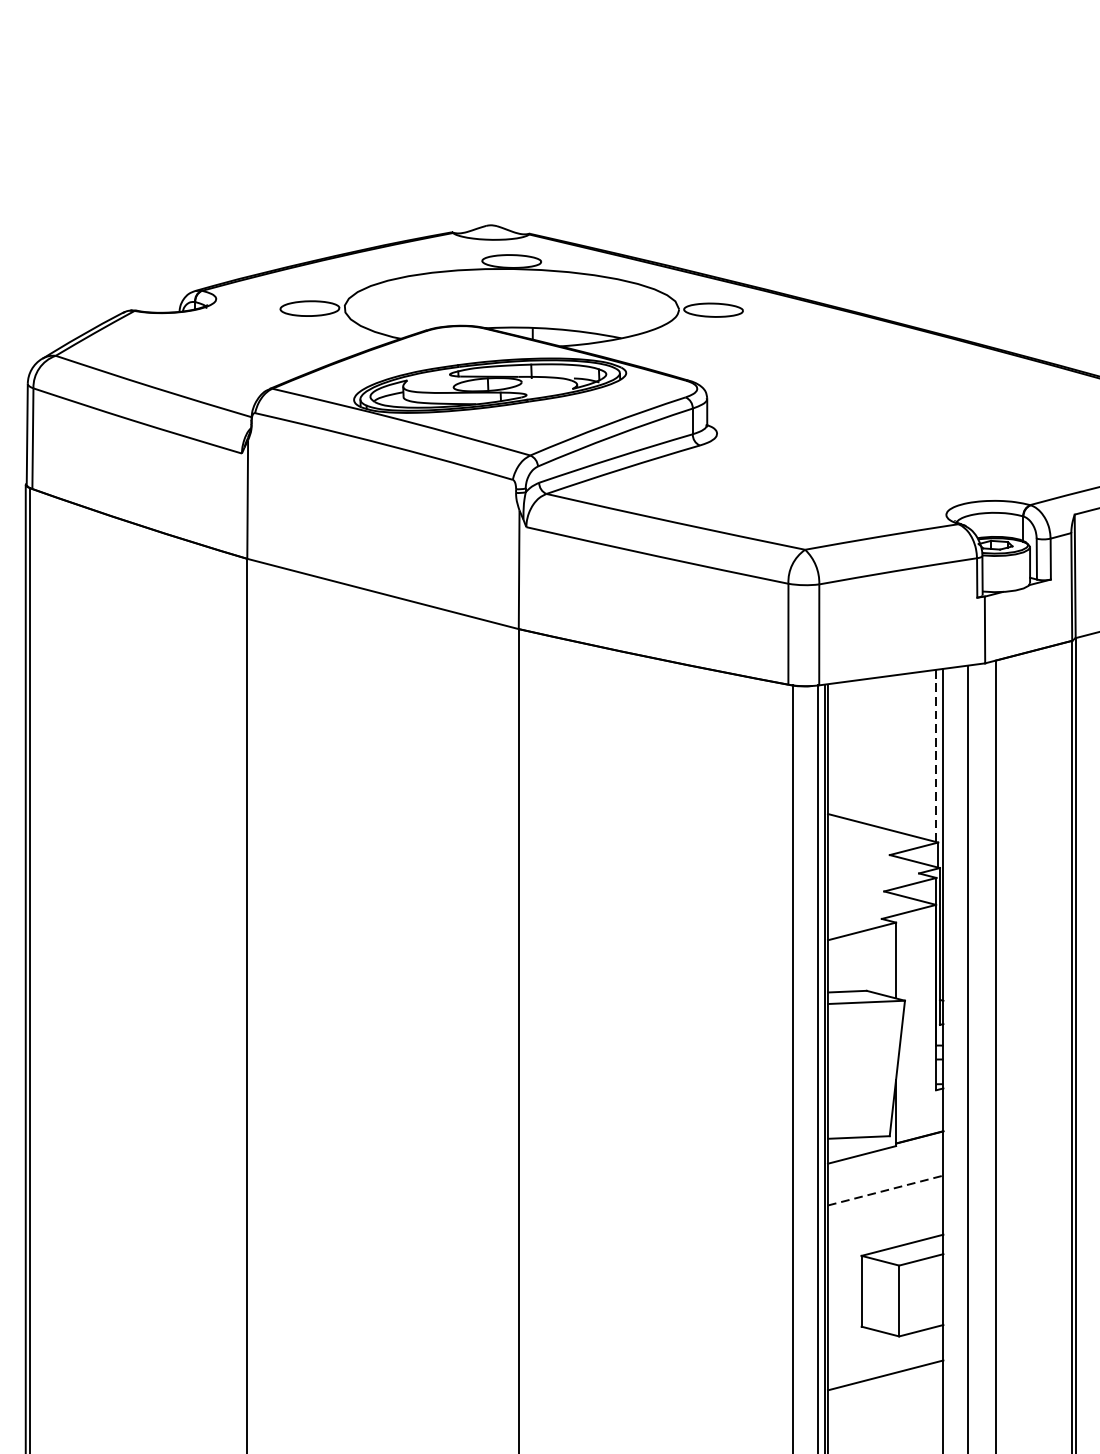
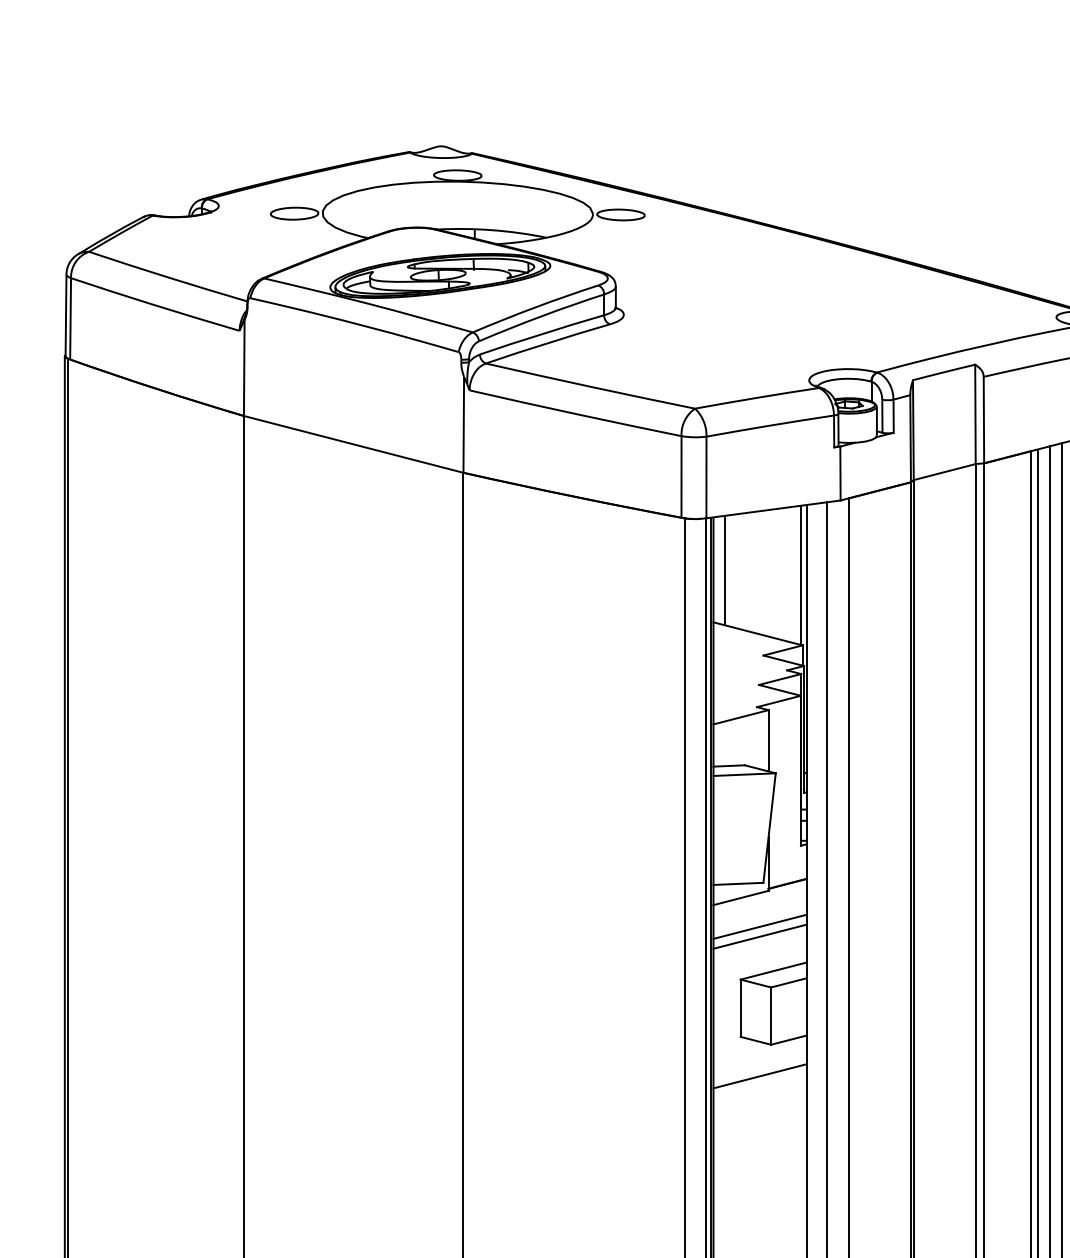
line: (842, 749) -> (725, 570), added
line: (935, 756) -> (800, 575), dashed -> solid
line: (886, 1190) -> (760, 926), dashed -> solid
line: (884, 1202) -> (759, 936), added

